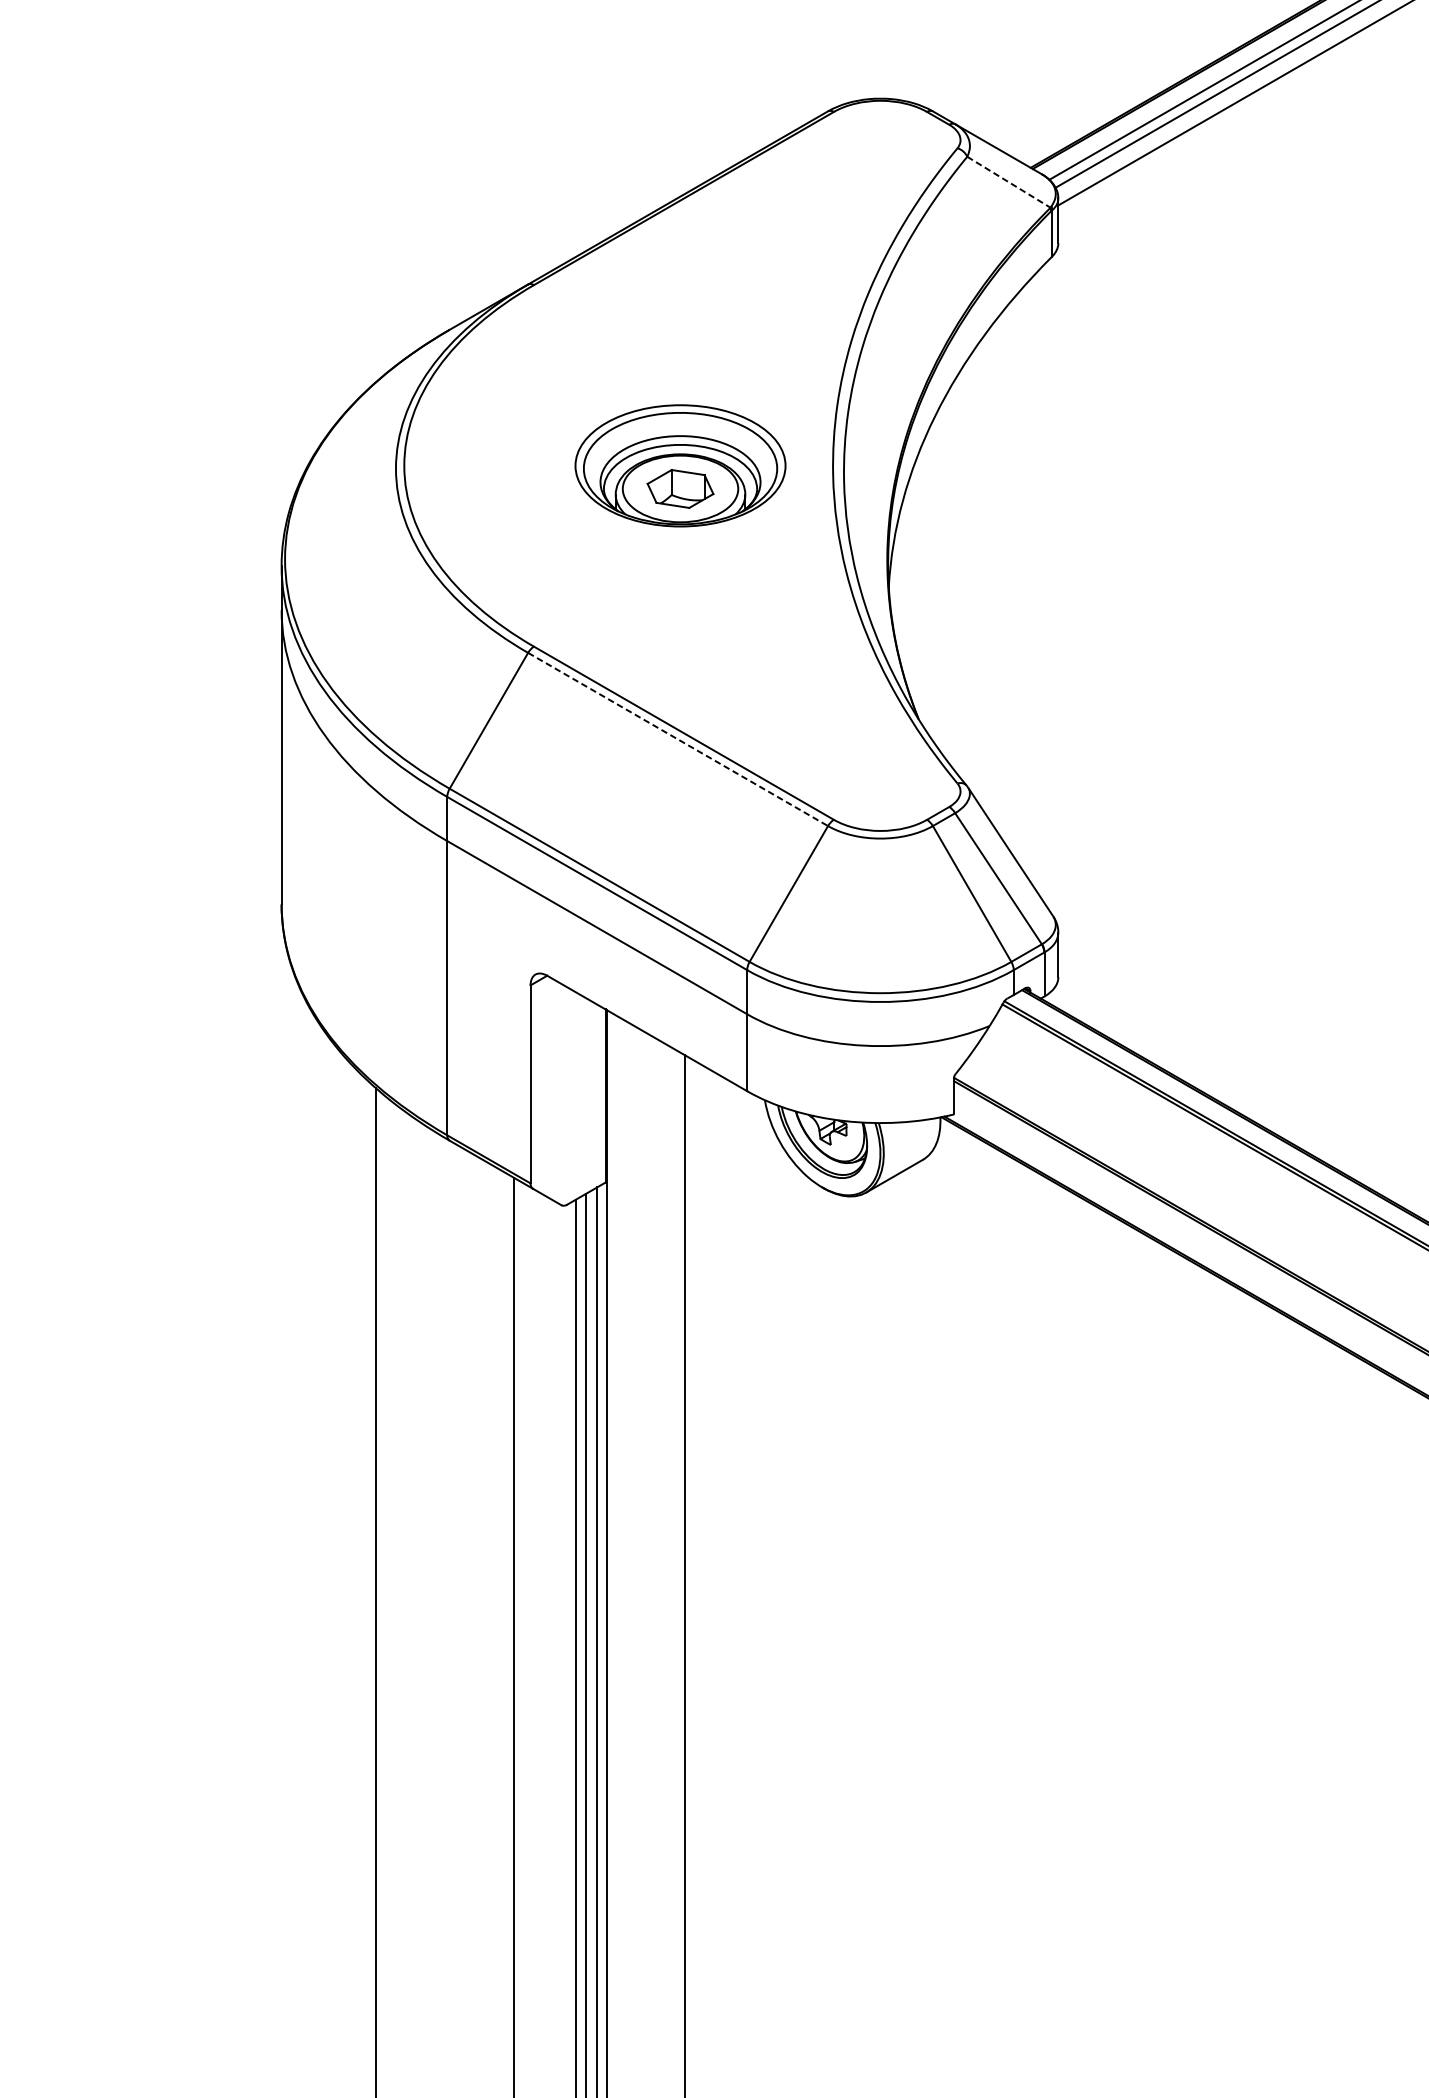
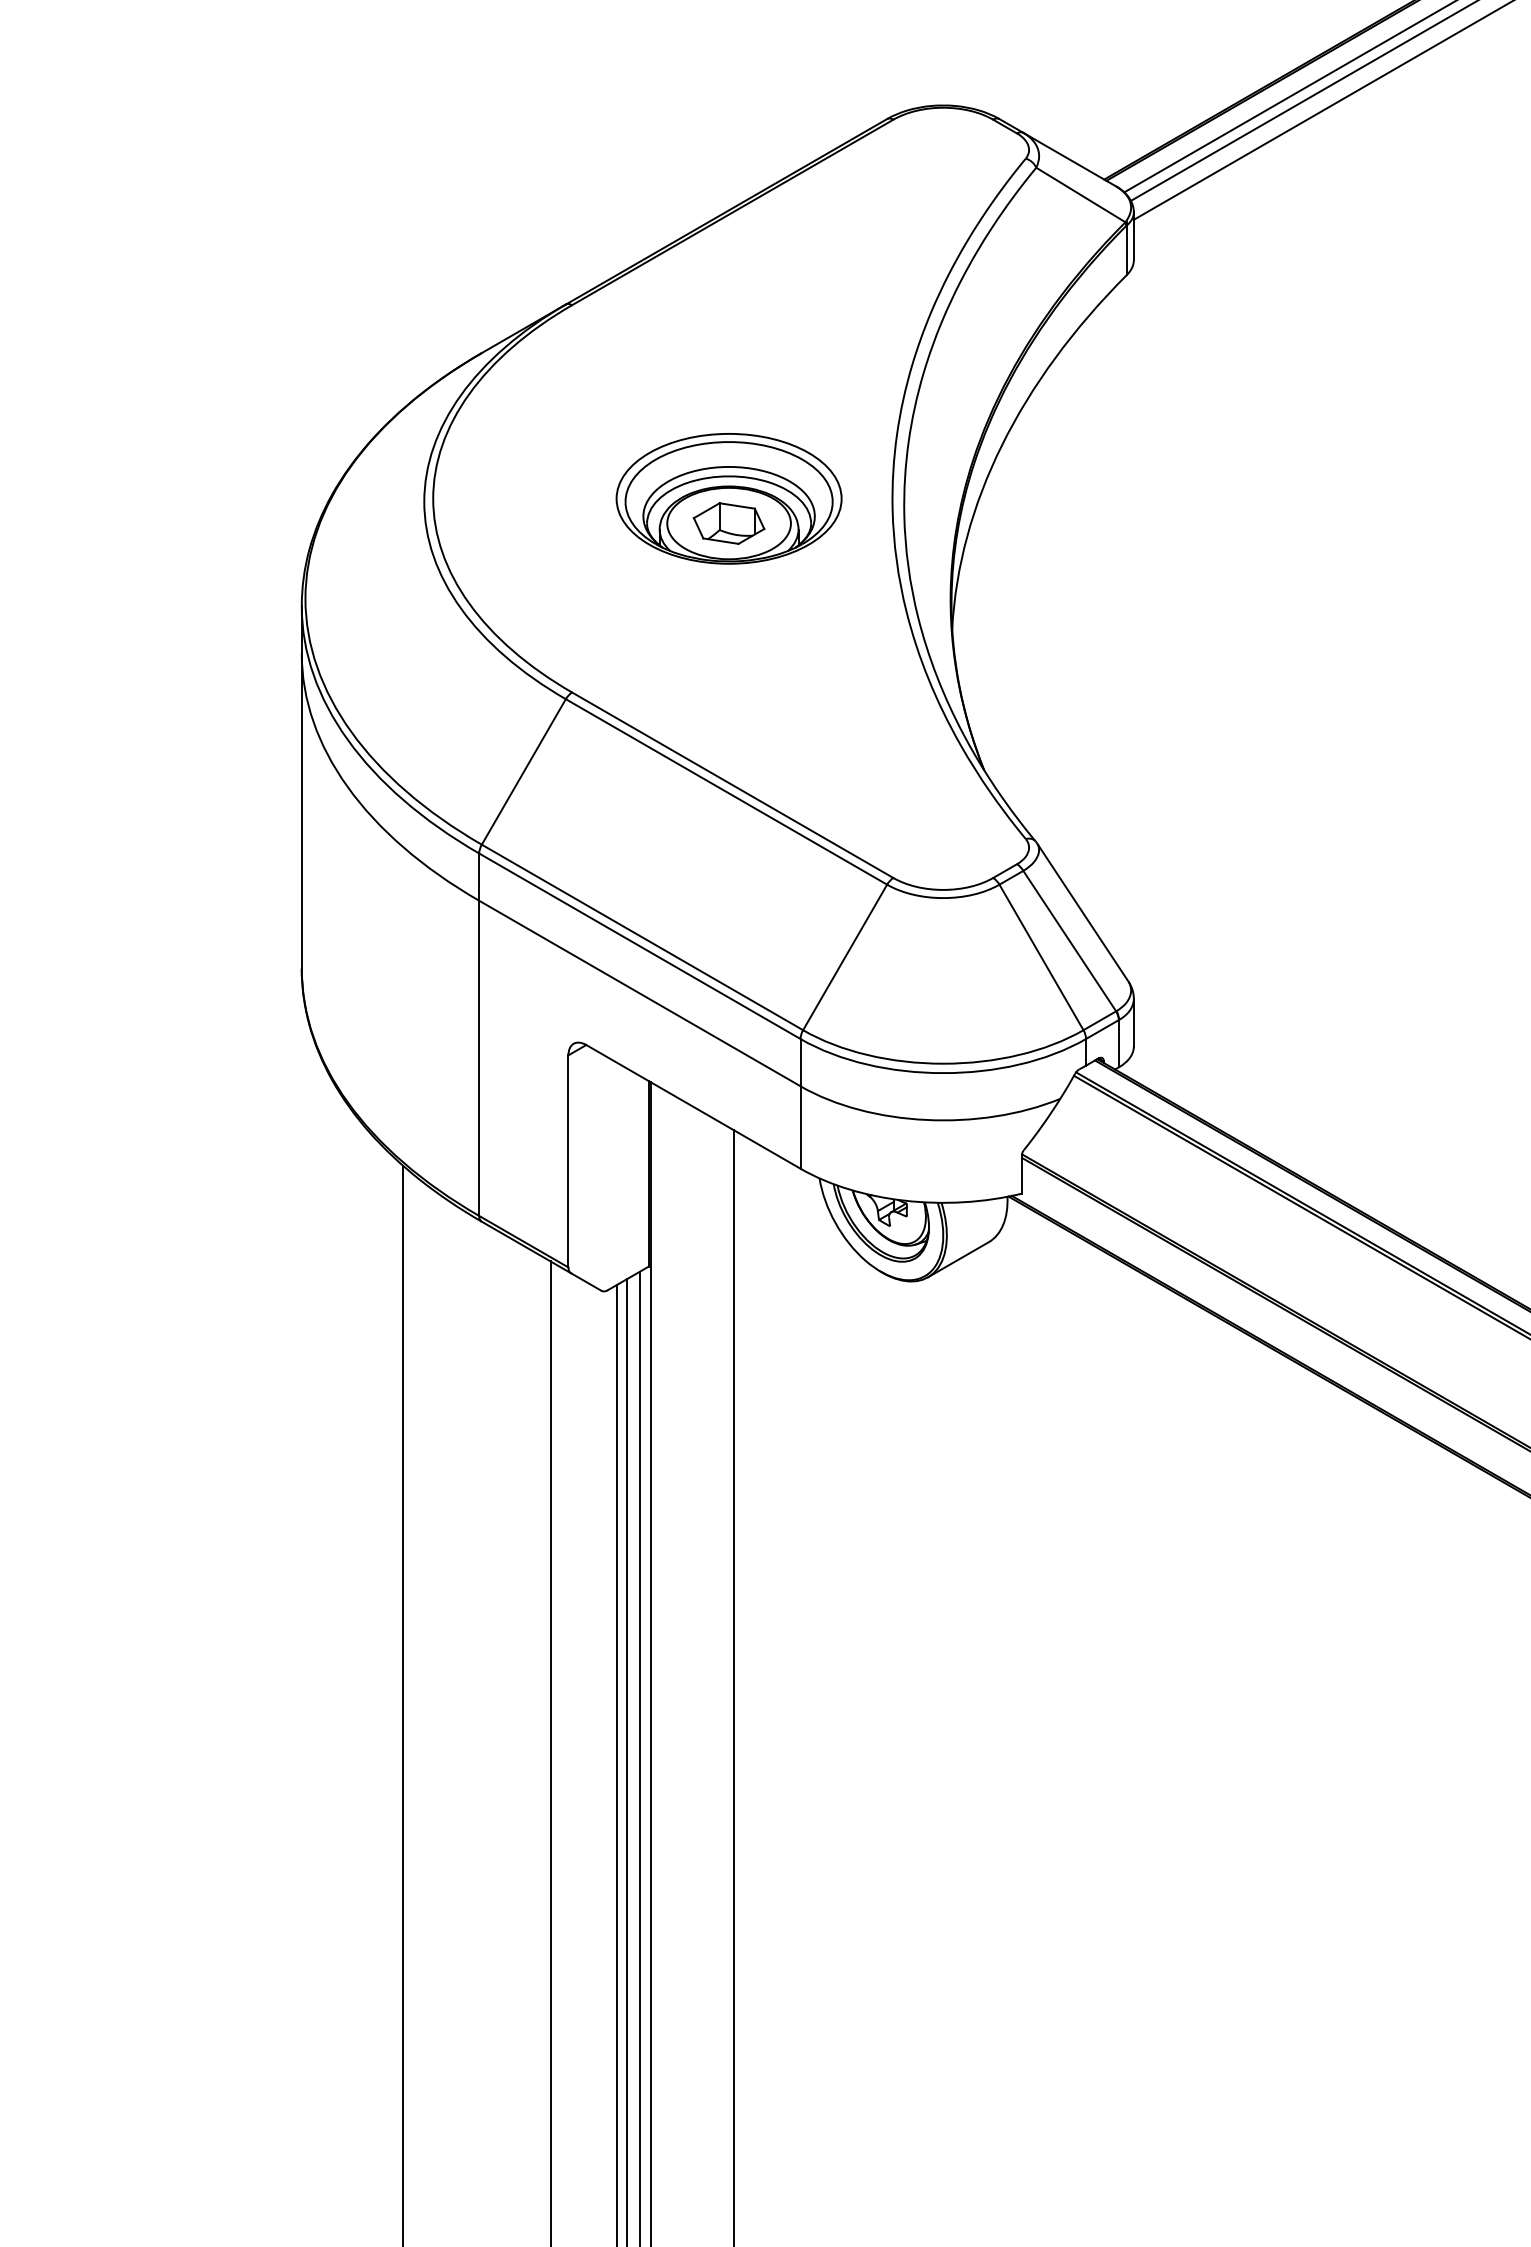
line: (1009, 182) -> (1081, 195), dashed -> solid
line: (678, 740) -> (726, 792), dashed -> solid

